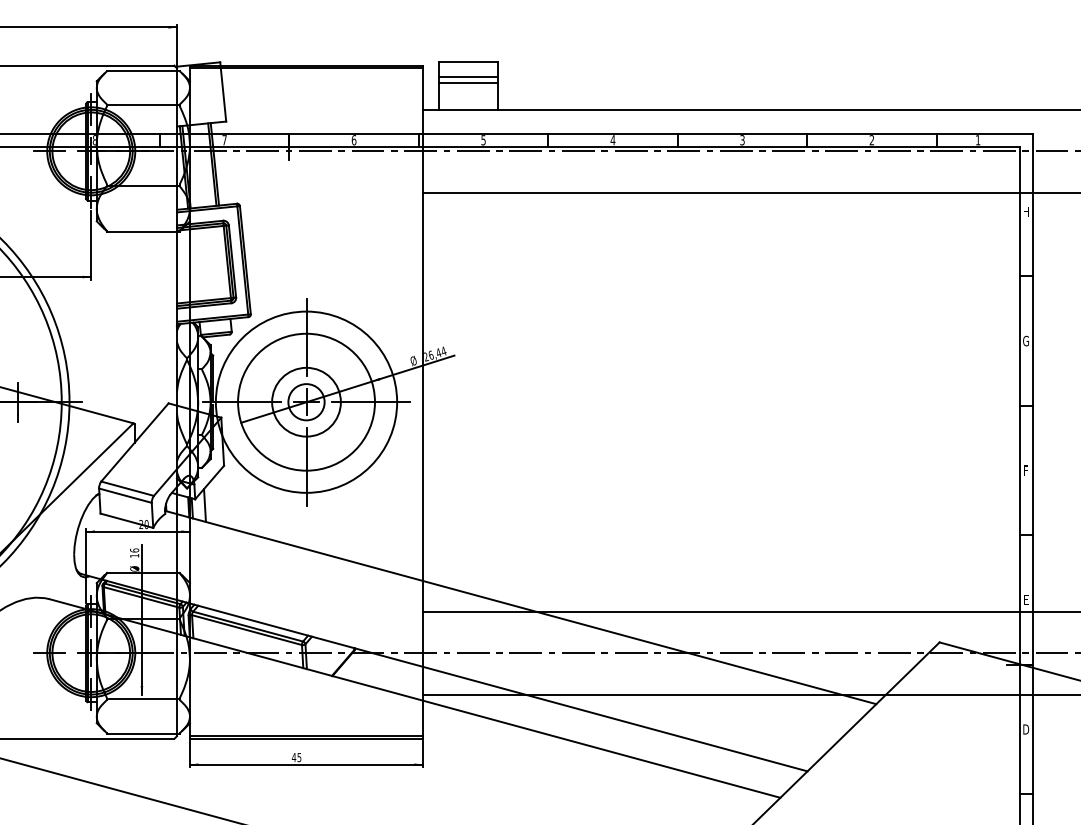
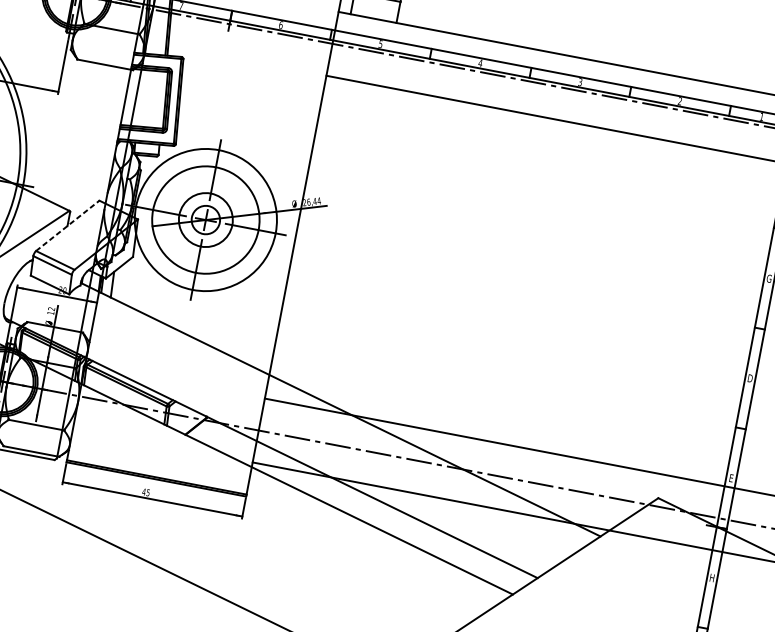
line: (134, 442) -> (67, 225), solid -> dashed
text: (1026, 470) -> (750, 378), F -> D
text: (134, 550) -> (51, 309), 16 -> 12
text: (1026, 729) -> (712, 578), D -> H

